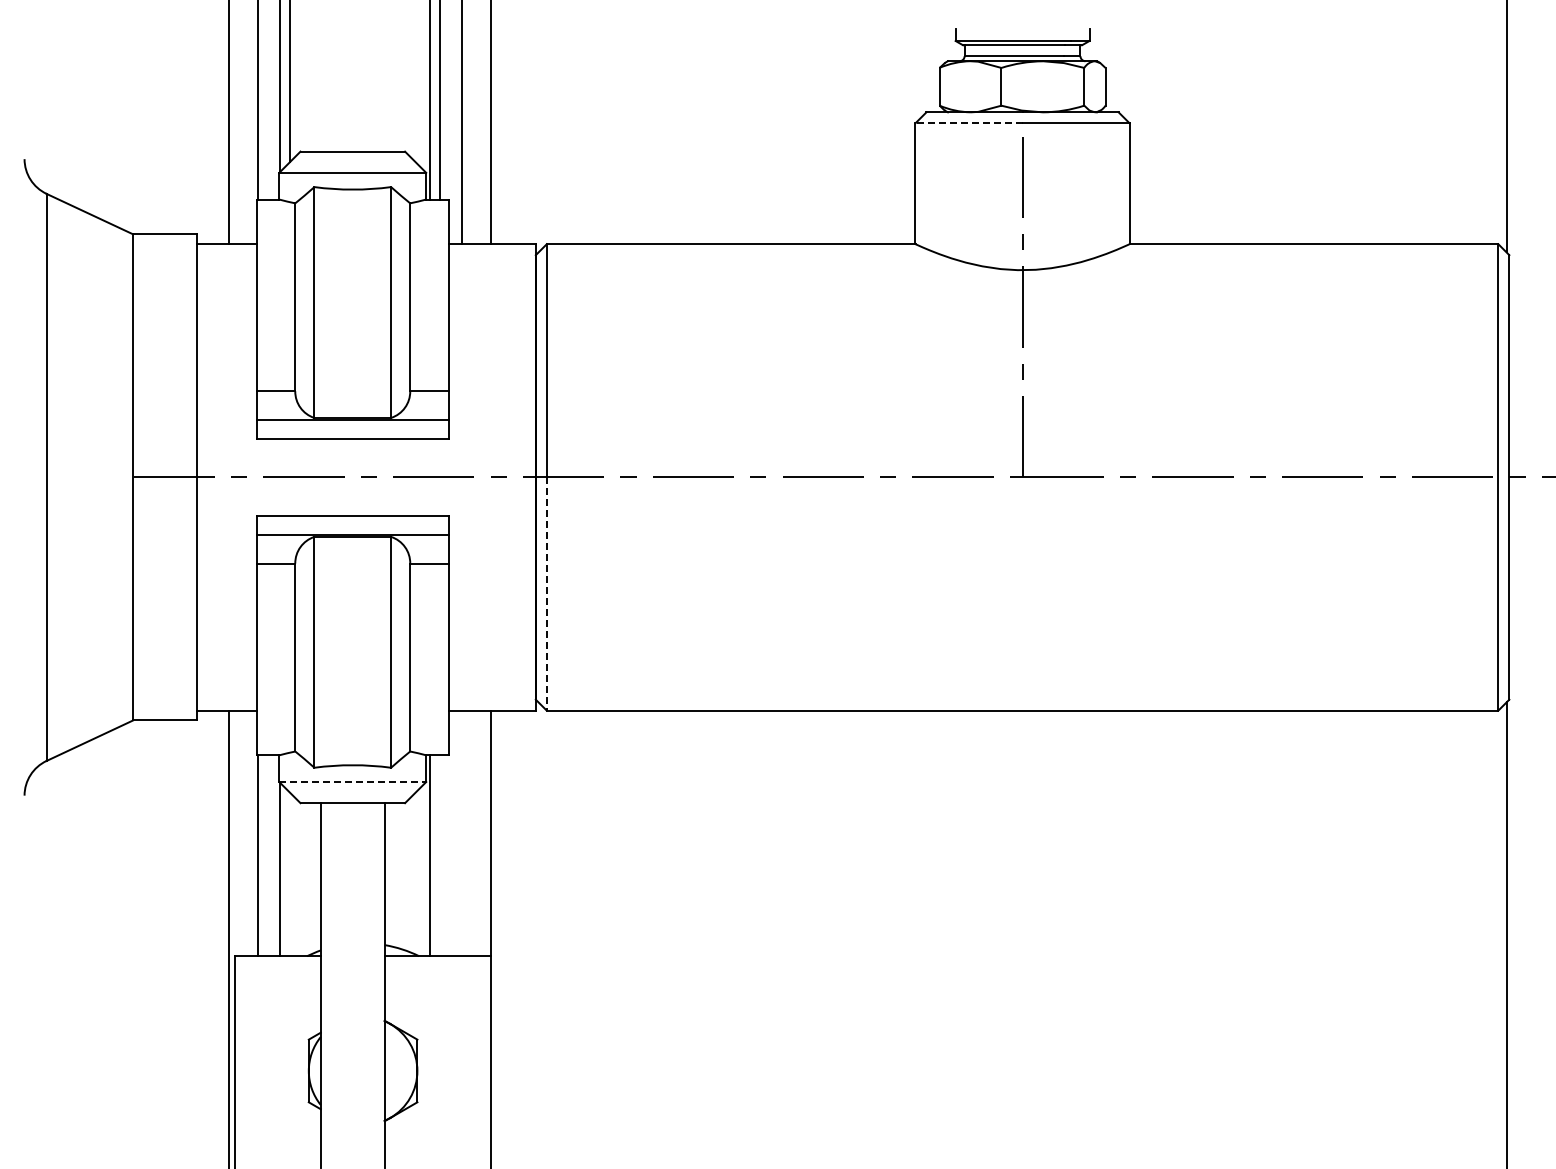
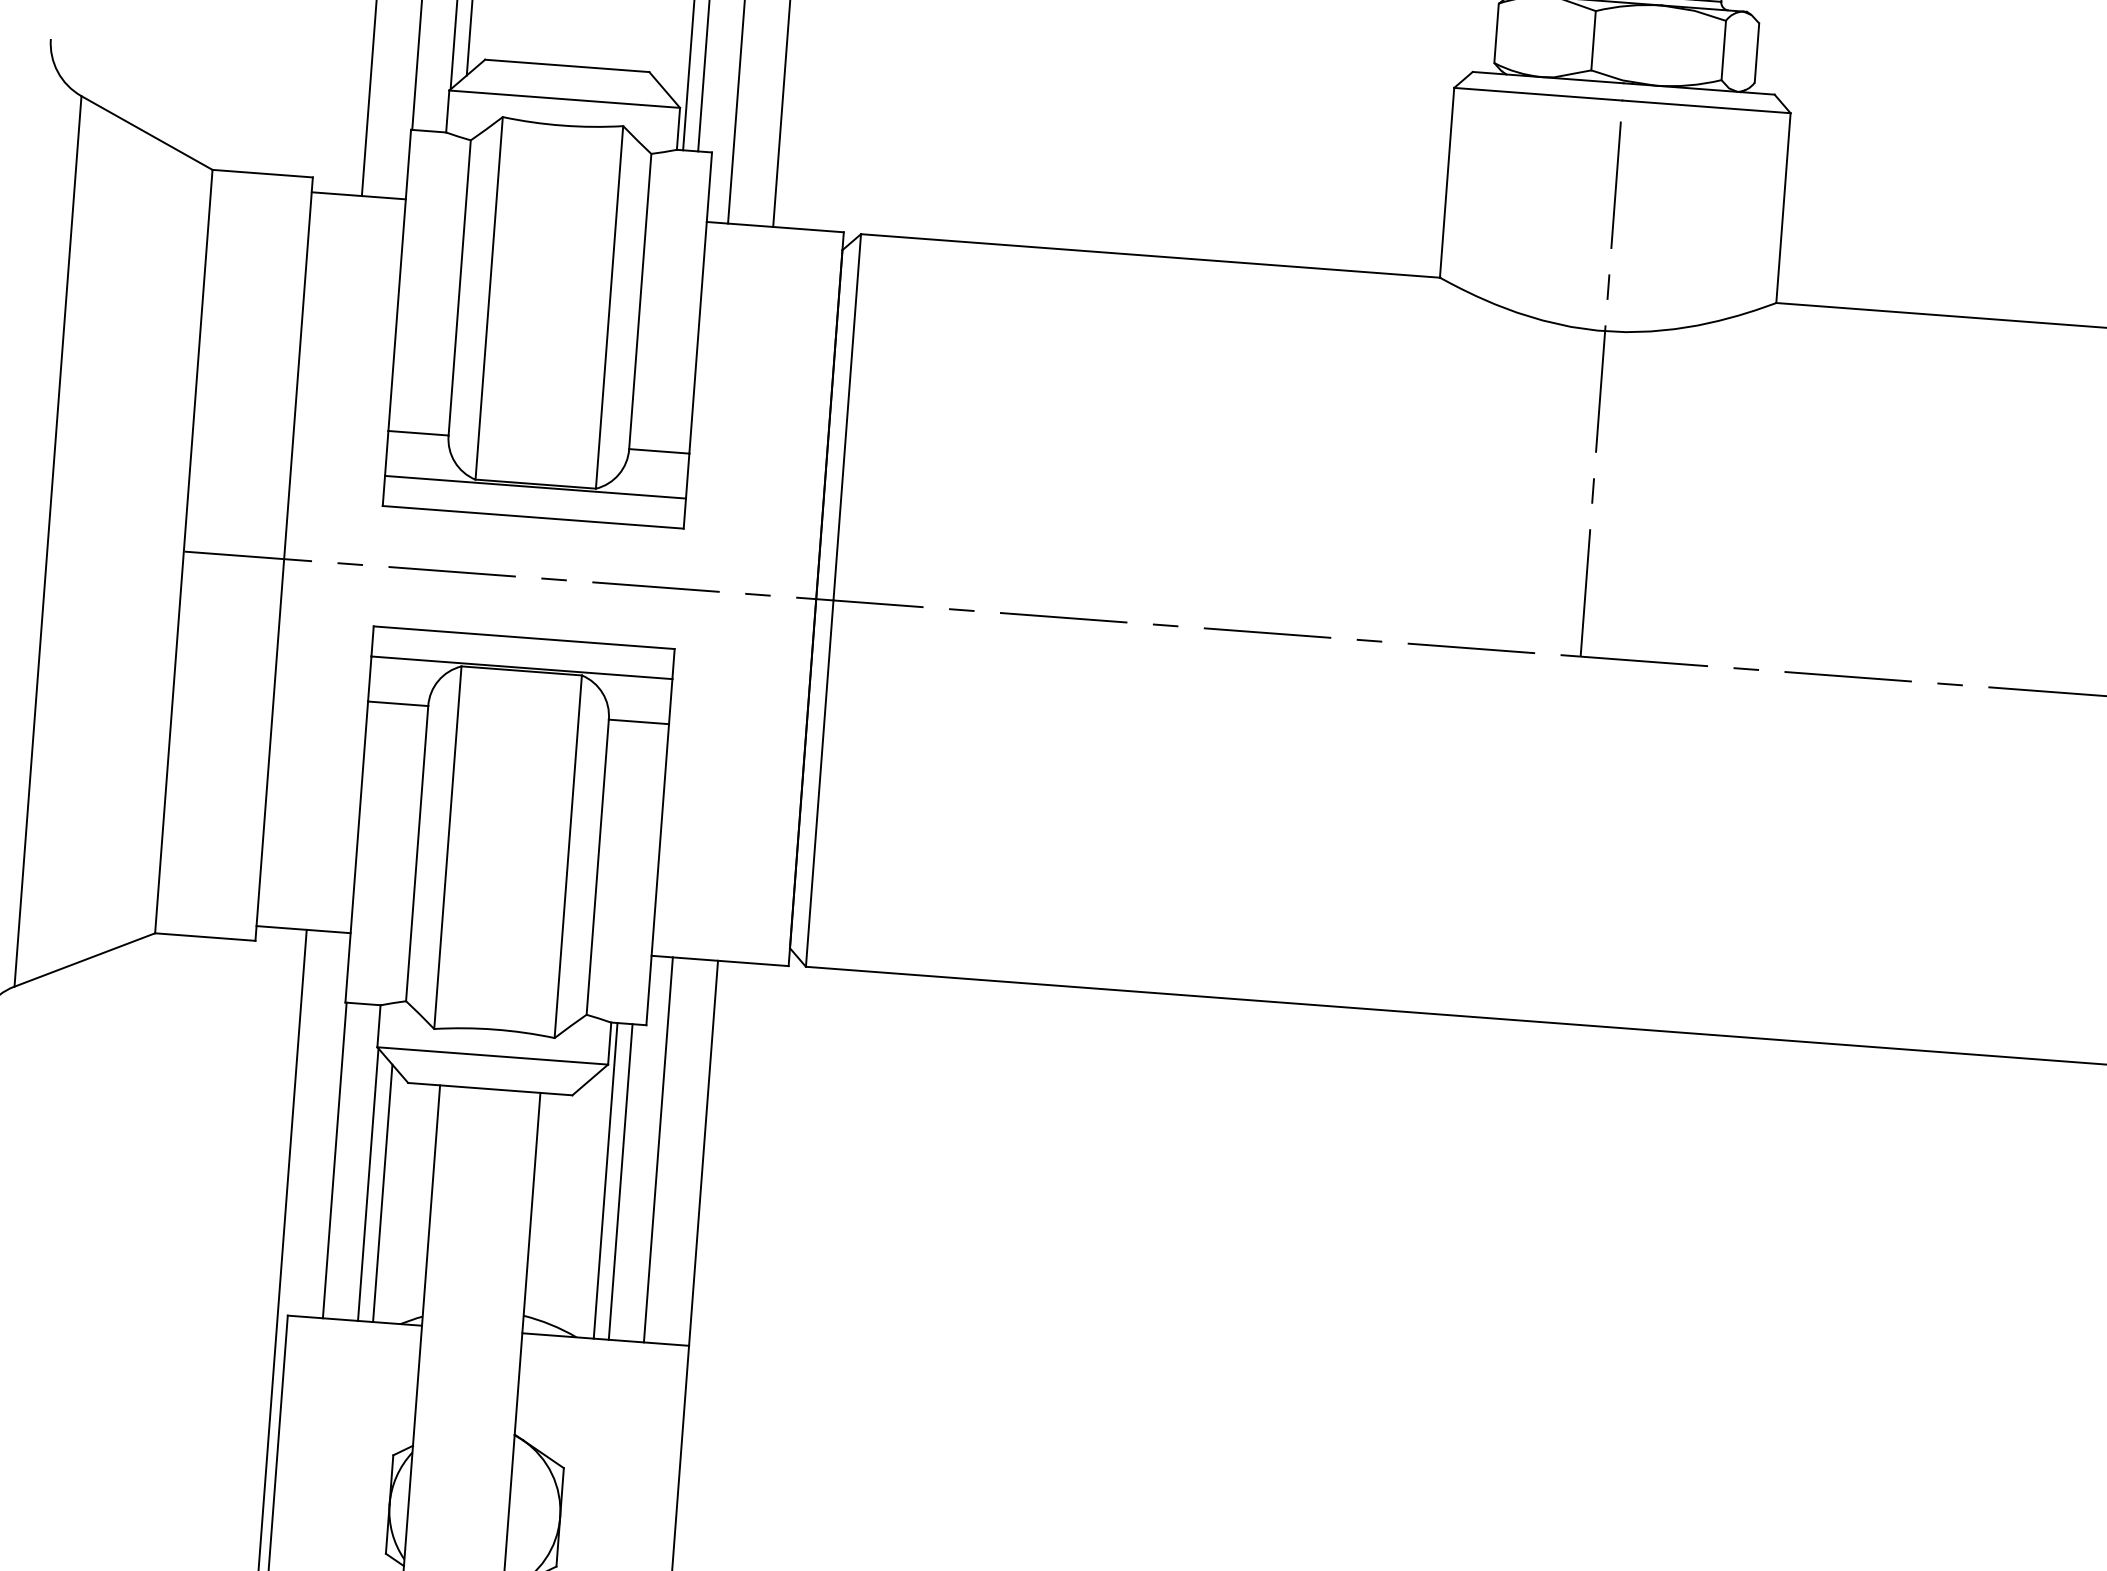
line: (969, 123) -> (1539, 94), dashed -> solid
line: (546, 594) -> (819, 784), dashed -> solid
line: (353, 782) -> (493, 1056), dashed -> solid
line: (462, 833) -> (659, 1149), added
line: (439, 855) -> (620, 1181), added
line: (289, 874) -> (382, 1193), added

